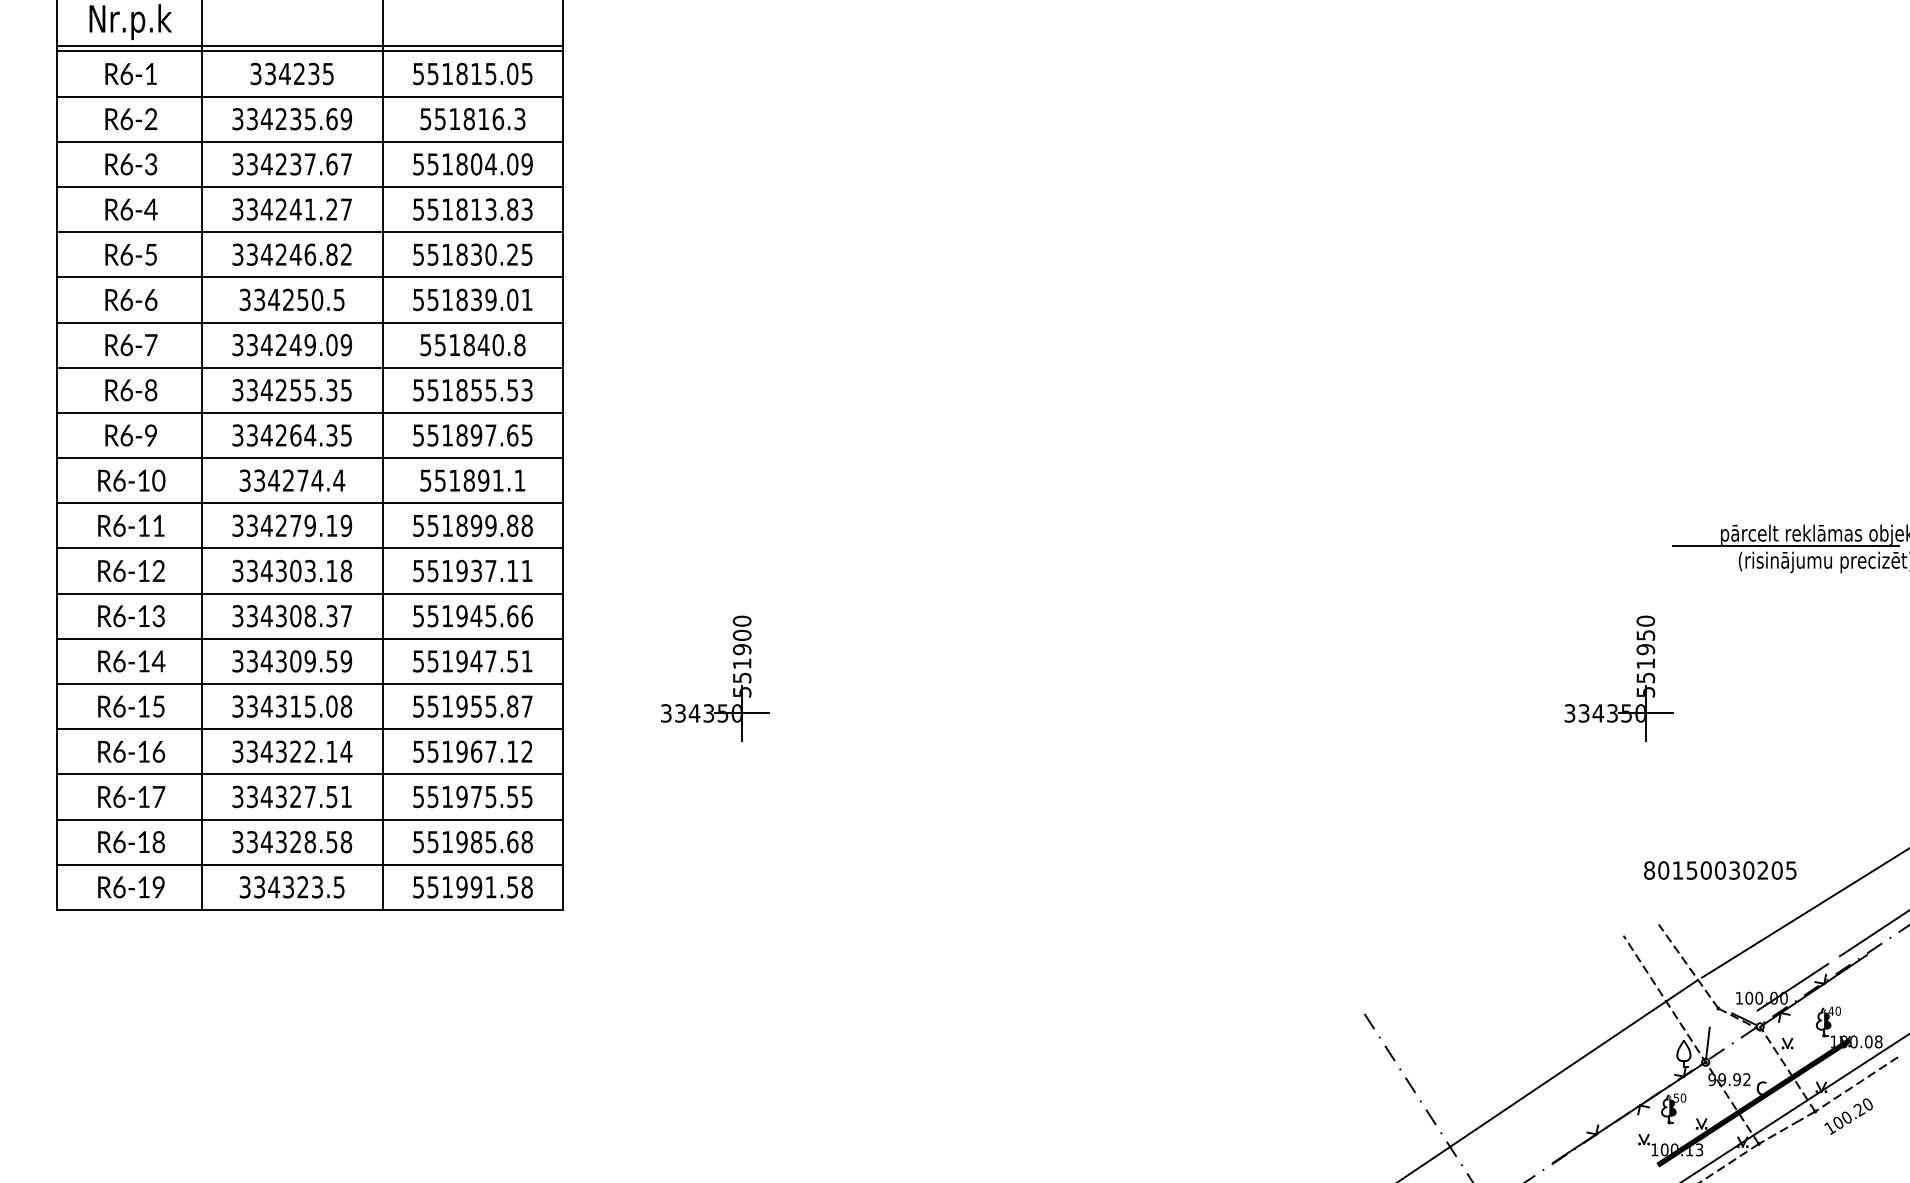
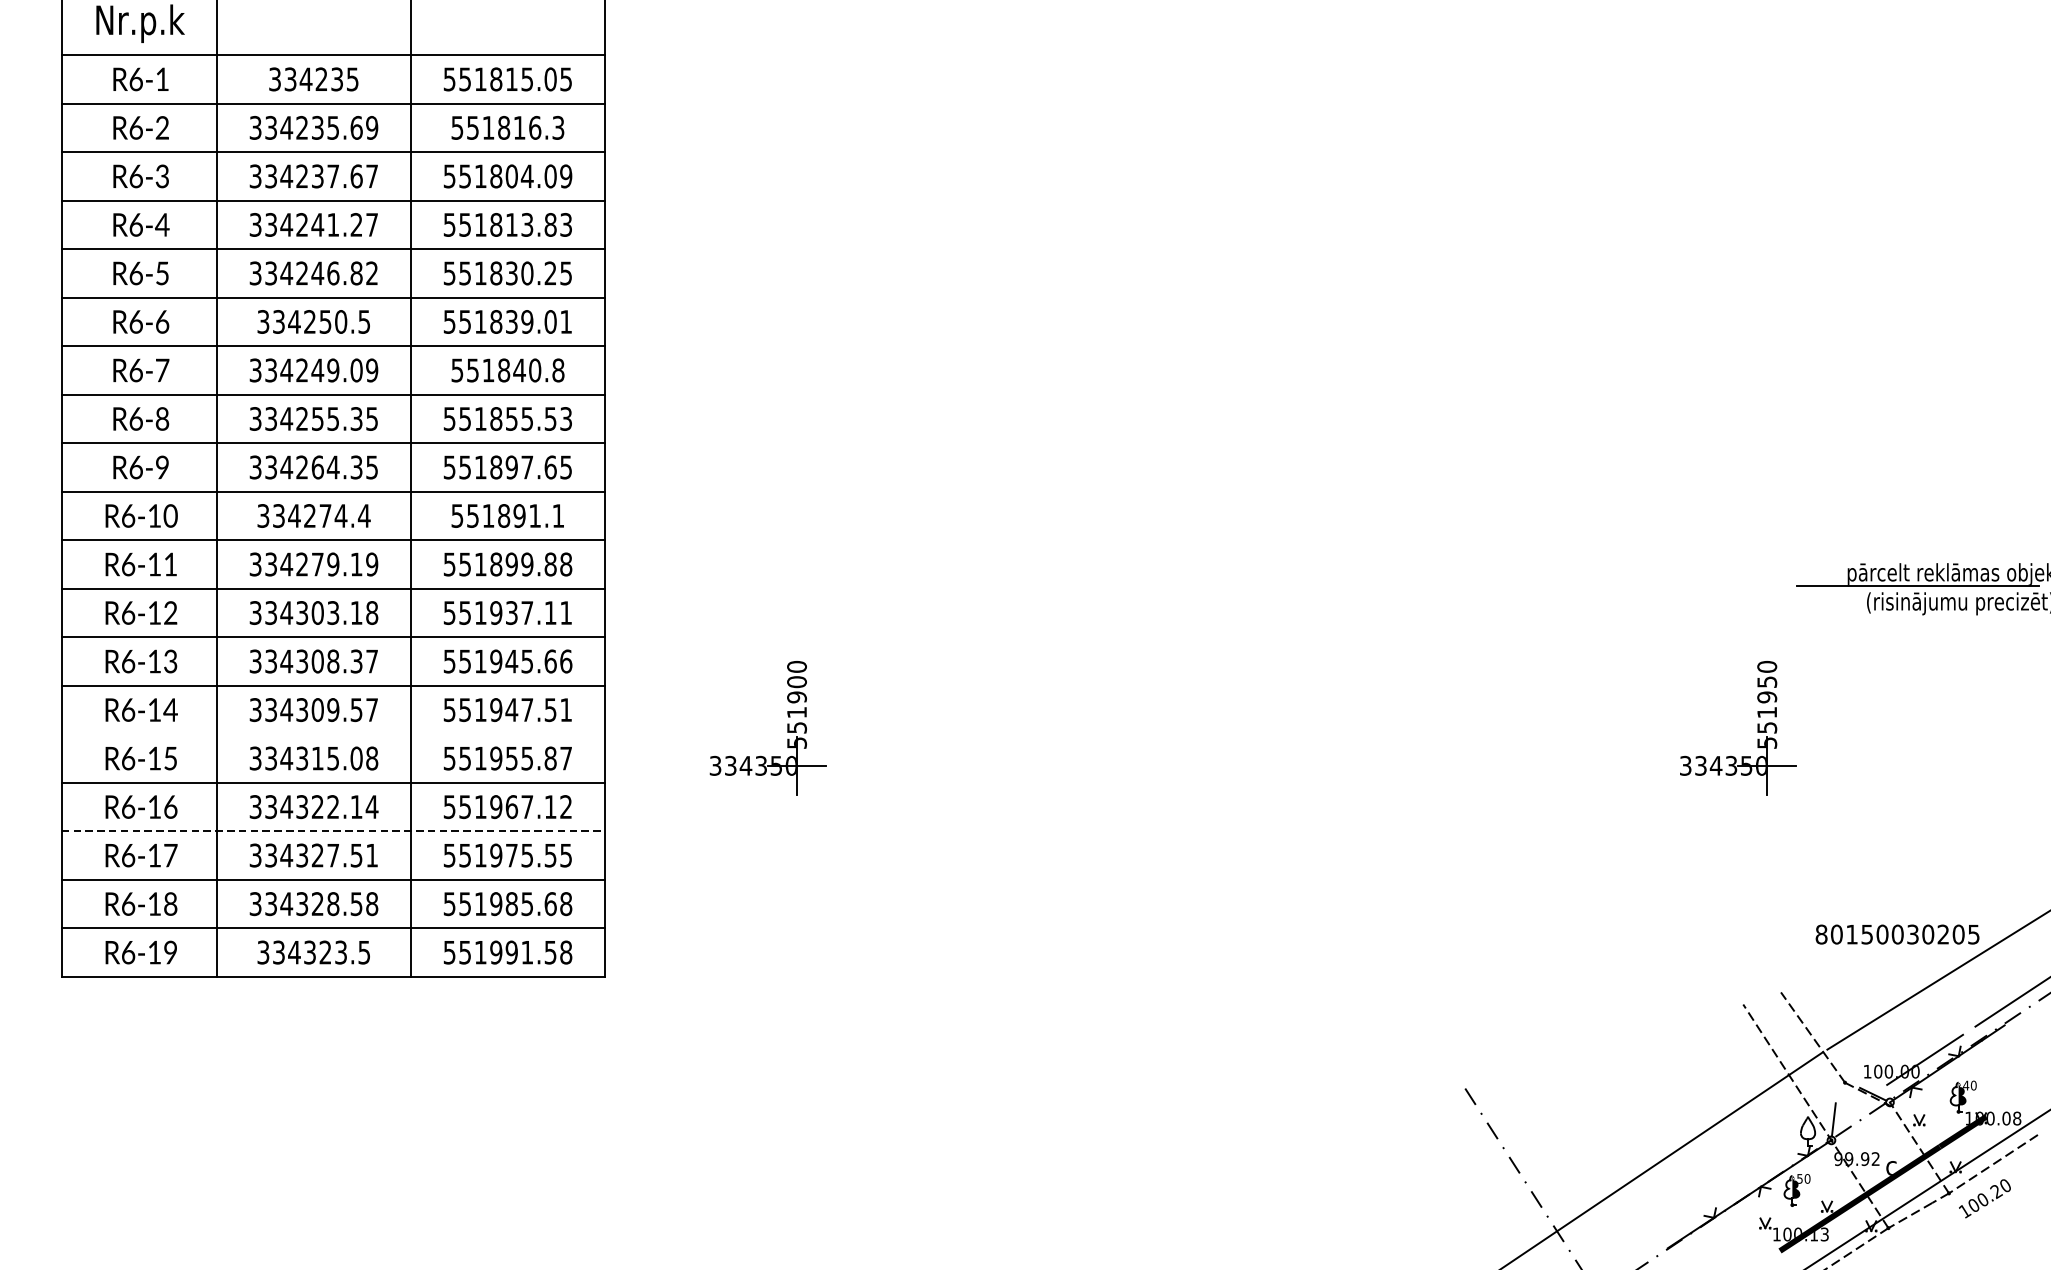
line: (310, 46) -> (333, 49), removed
text: (346, 661) -> (372, 710), 334309.59 -> 334309.57
line: (310, 683) -> (333, 733), removed
line: (310, 774) -> (333, 831), solid -> dashed
text: (1720, 870) -> (1897, 934), moved

